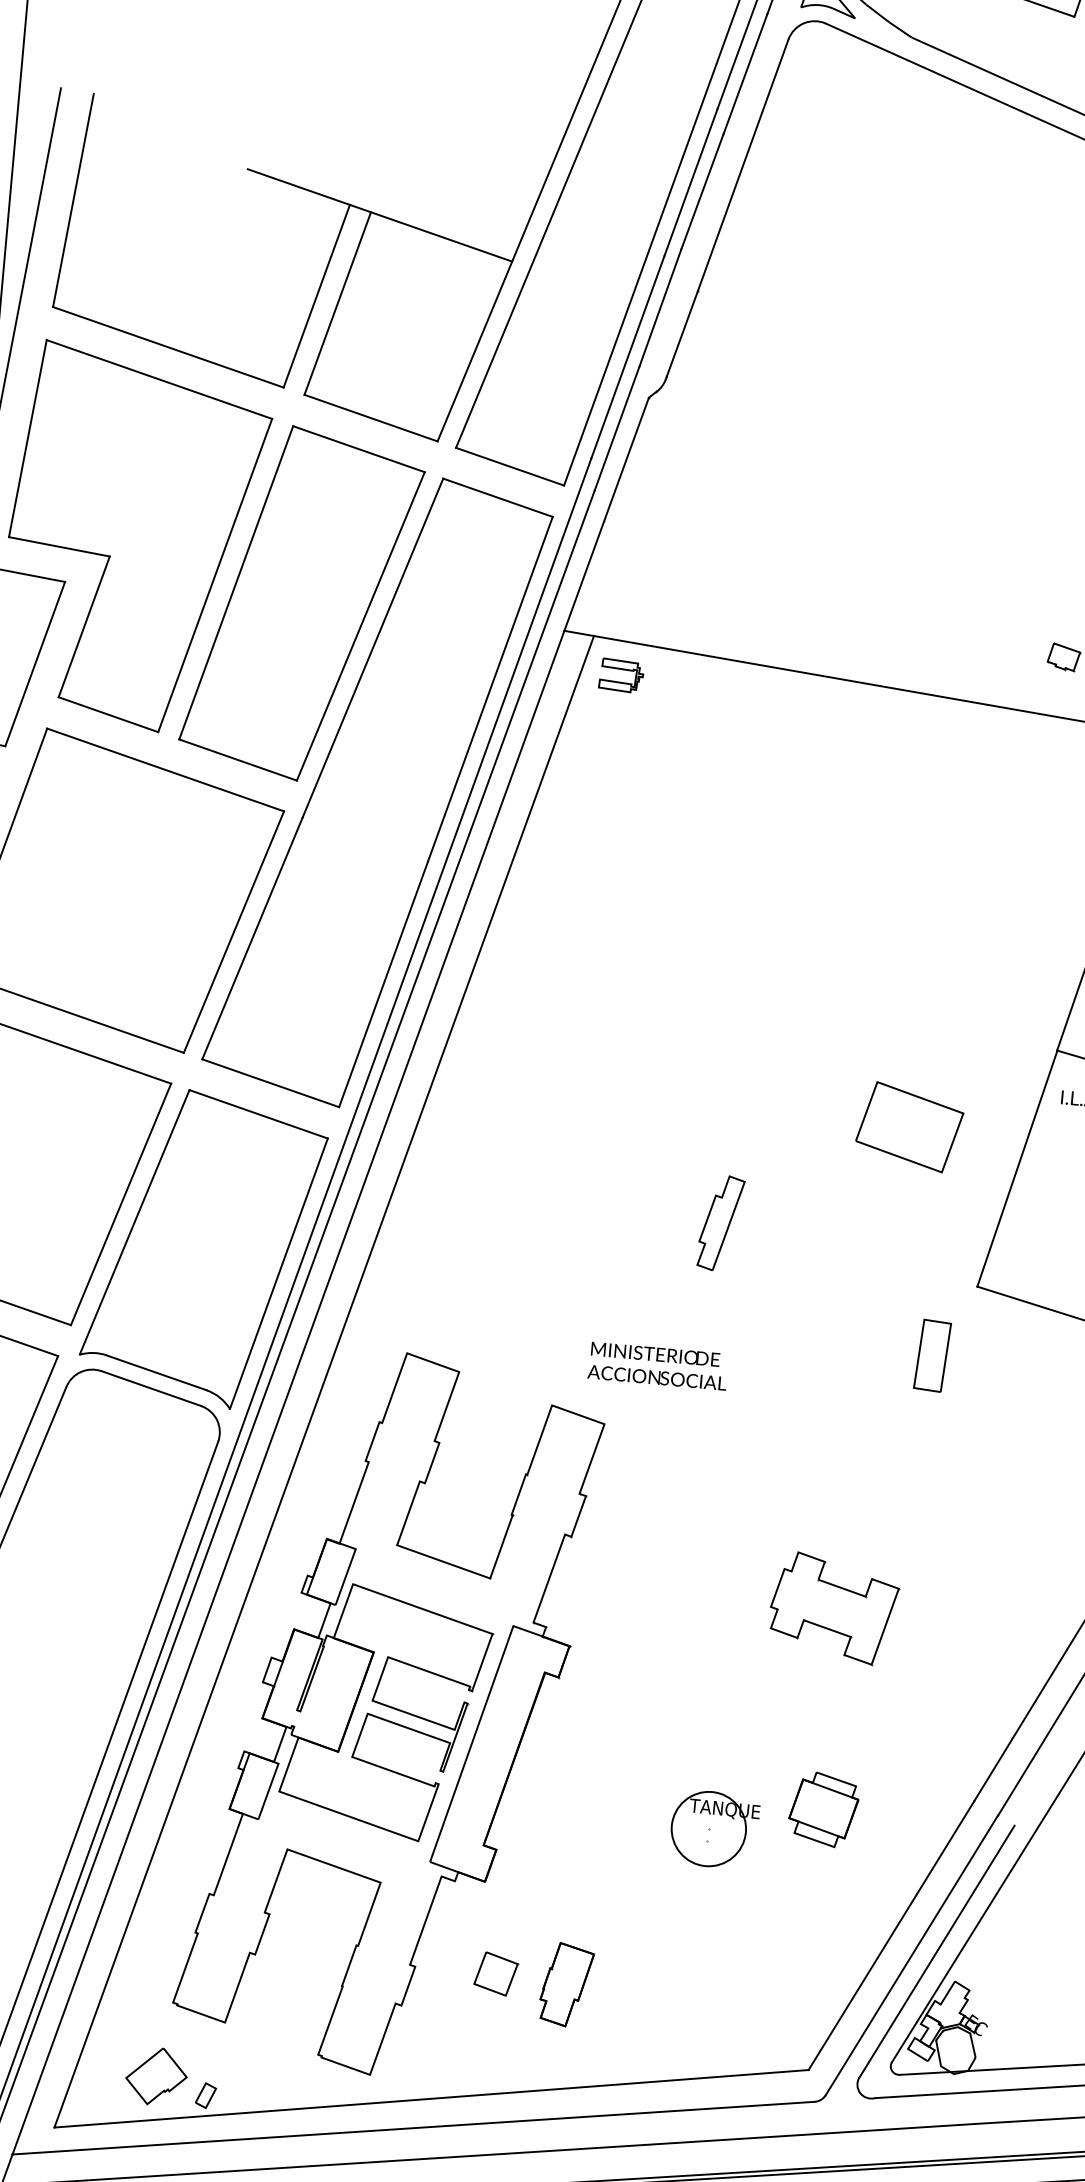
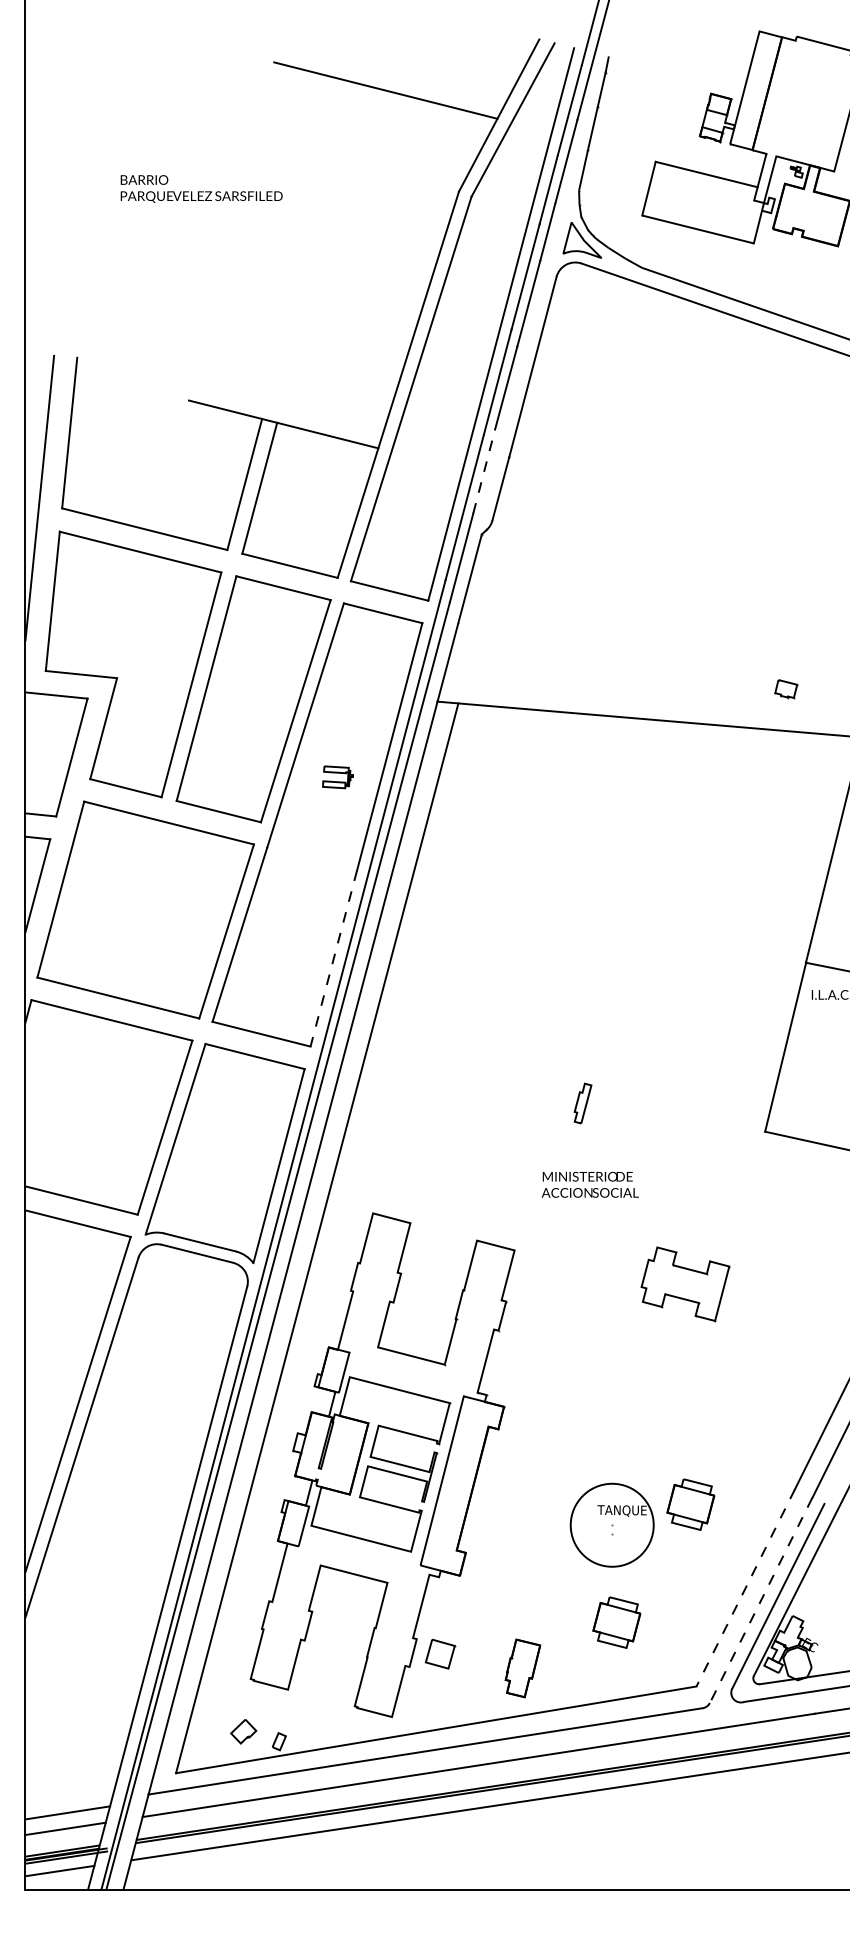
line: (660, 306) -> (484, 470), solid -> dashed
part: (620, 675) -> (337, 777), moved
line: (382, 985) -> (333, 959), solid -> dashed
part: (910, 1126) -> (708, 1024), removed
part: (720, 1223) -> (582, 1103), size x0.6
part: (932, 1355) -> (738, 1182), removed
text: (657, 1365) -> (589, 1184), moved
part: (833, 1608) -> (685, 1284), moved
circle: (709, 1829) -> (612, 1525), size x1.6
line: (891, 1936) -> (745, 1588), solid -> dashed
line: (912, 1955) -> (761, 1600), solid -> dashed
part: (702, 1968) -> (616, 1622), added
part: (496, 1973) -> (440, 1653), moved
part: (565, 1985) -> (522, 1668), moved
part: (156, 2076) -> (243, 1731), size x0.6

